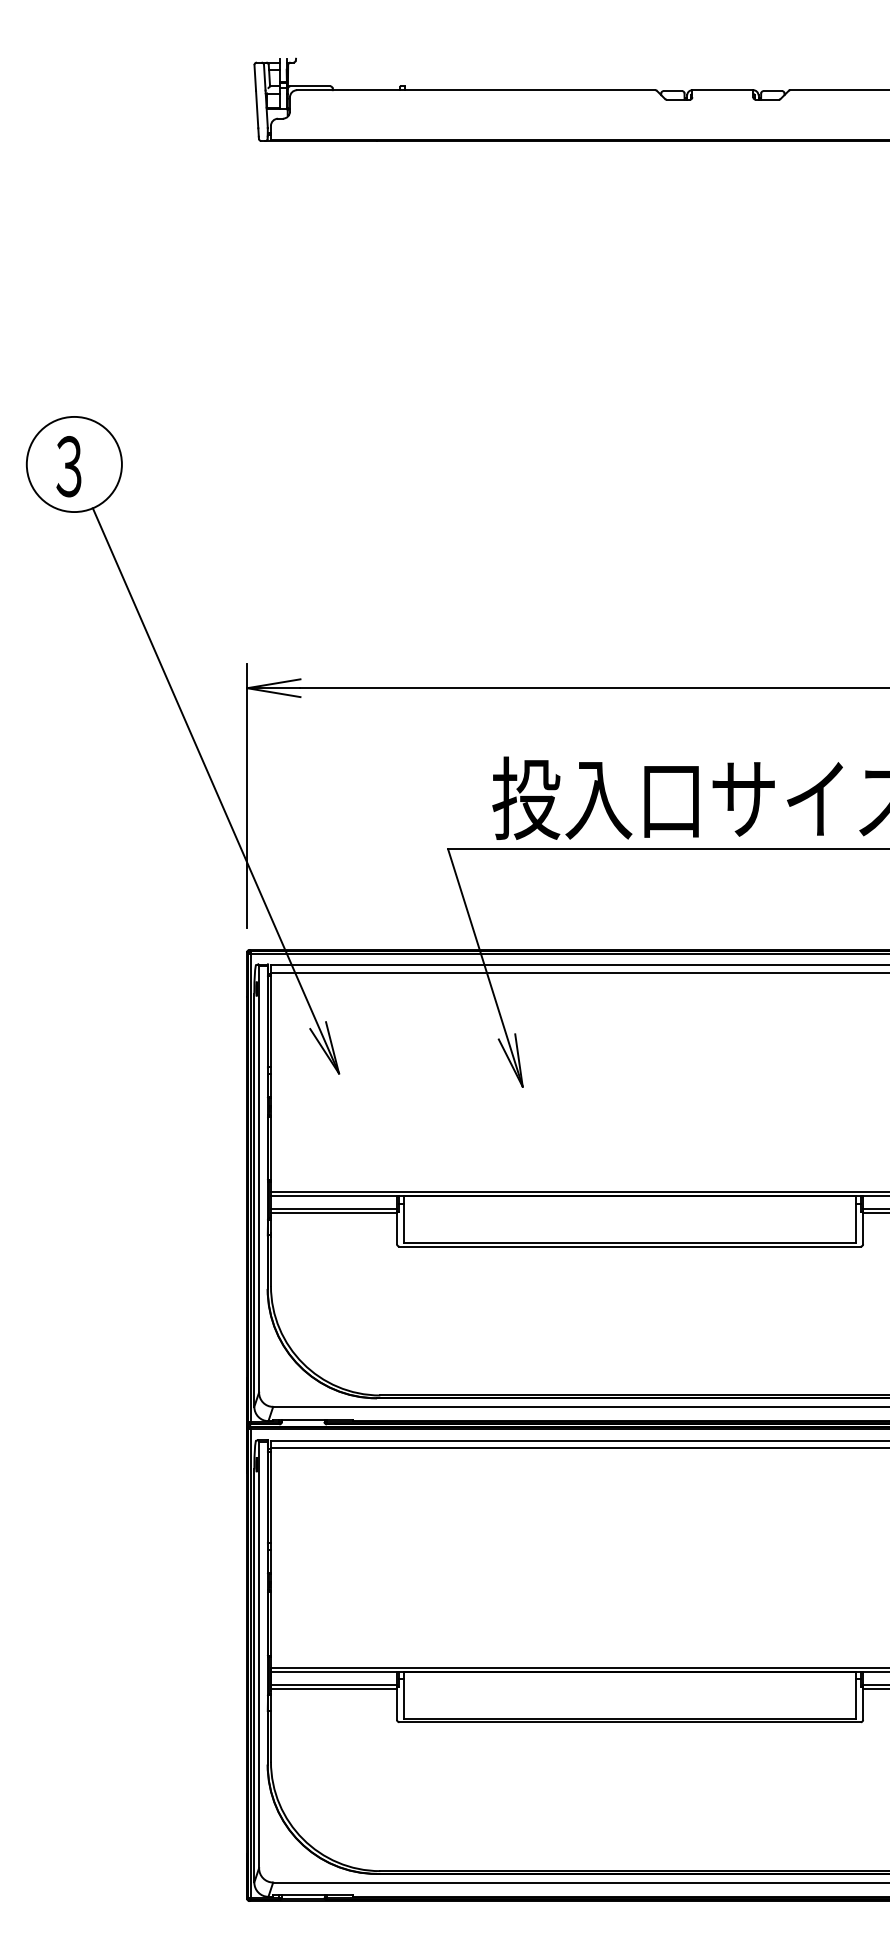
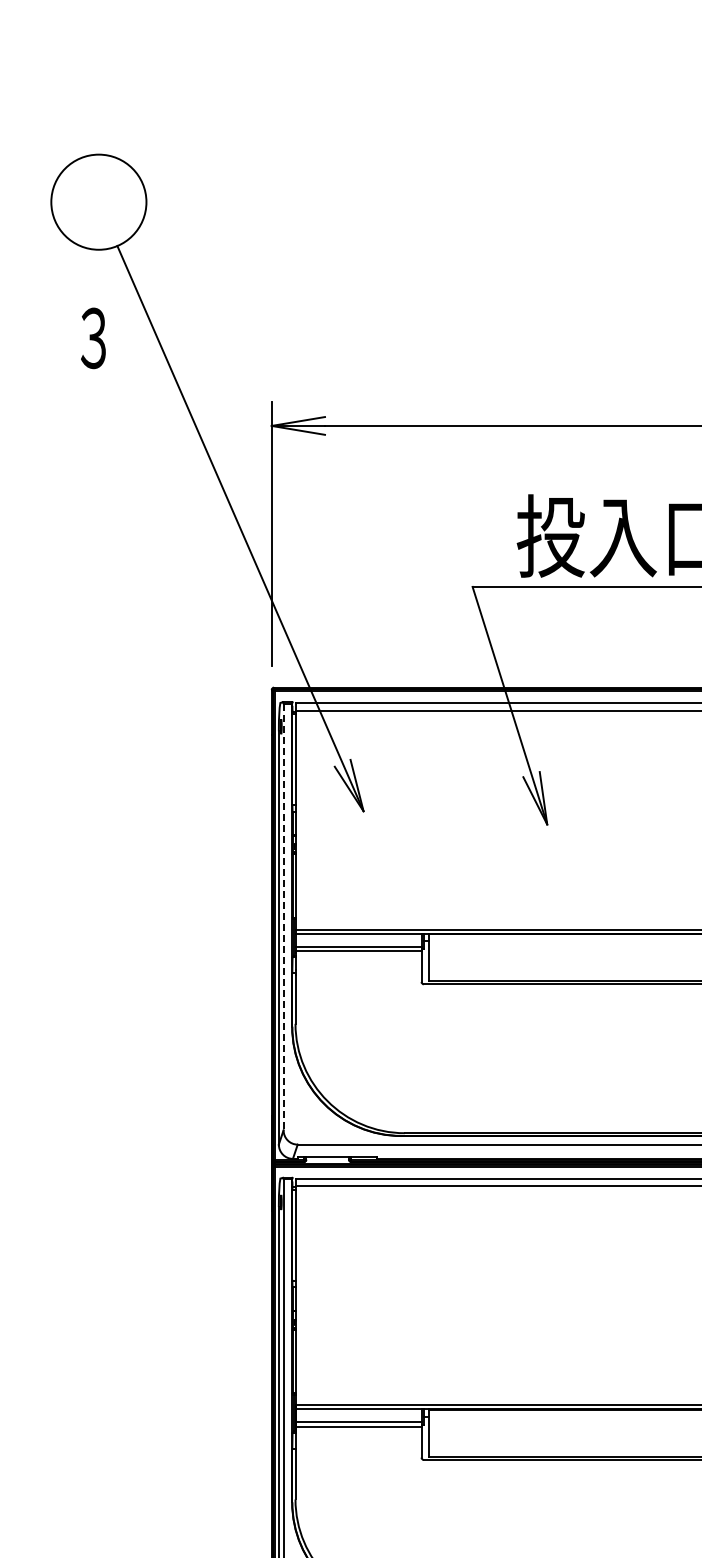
text: (68, 466) -> (93, 338), moved
line: (259, 1179) -> (284, 917), solid -> dashed

